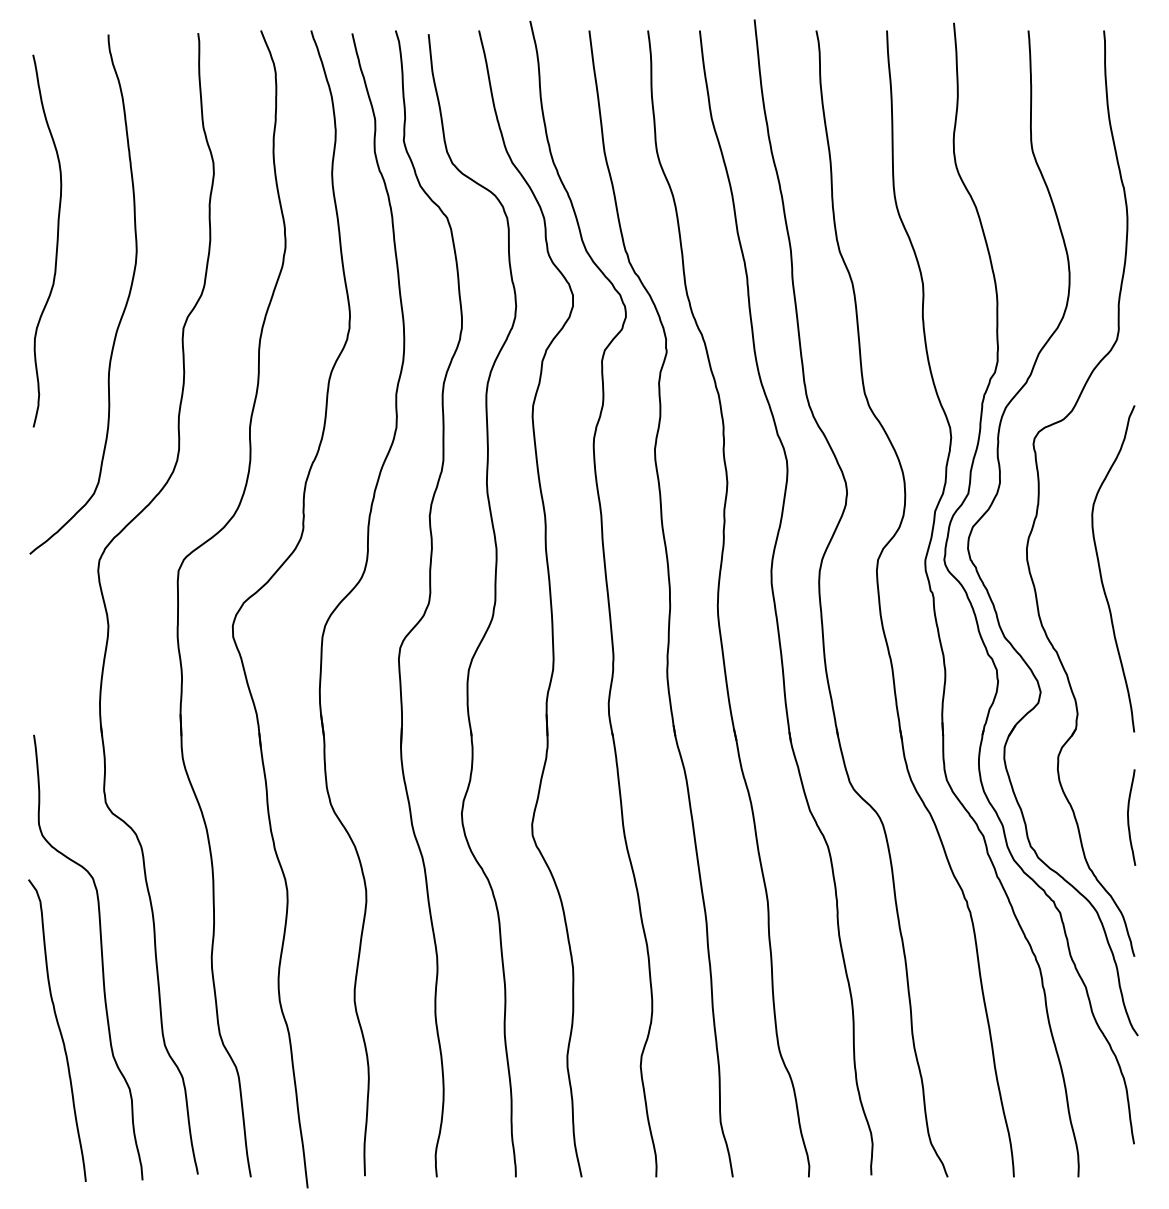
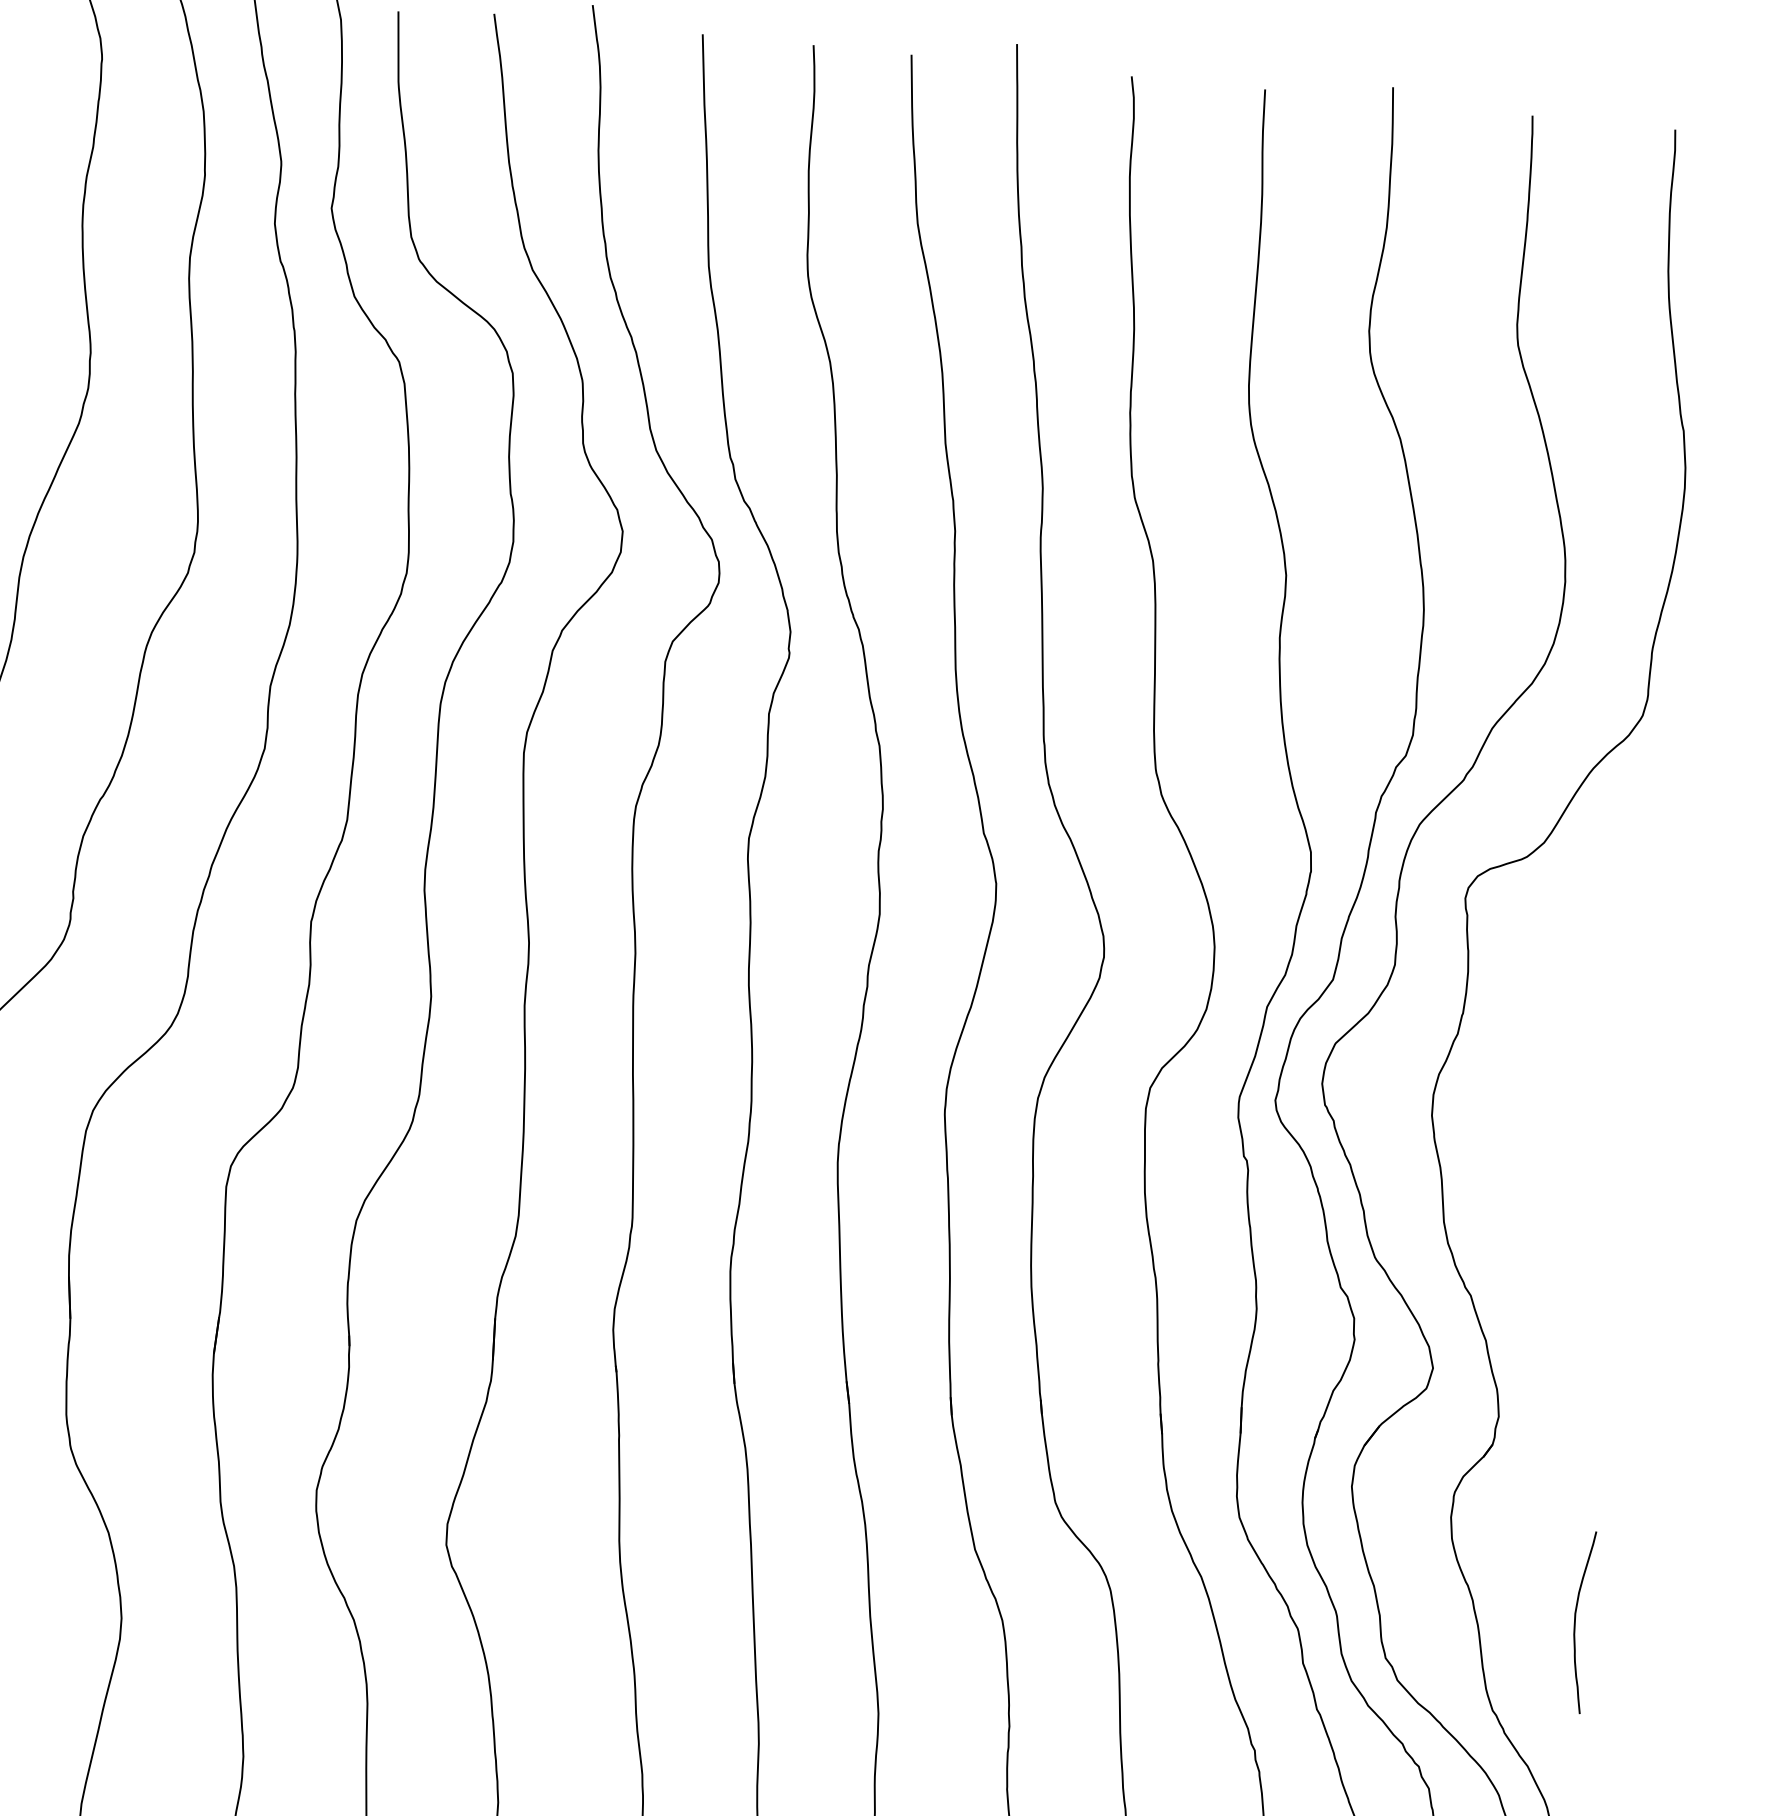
curve: (1101, 572) -> (1570, 1153), removed

